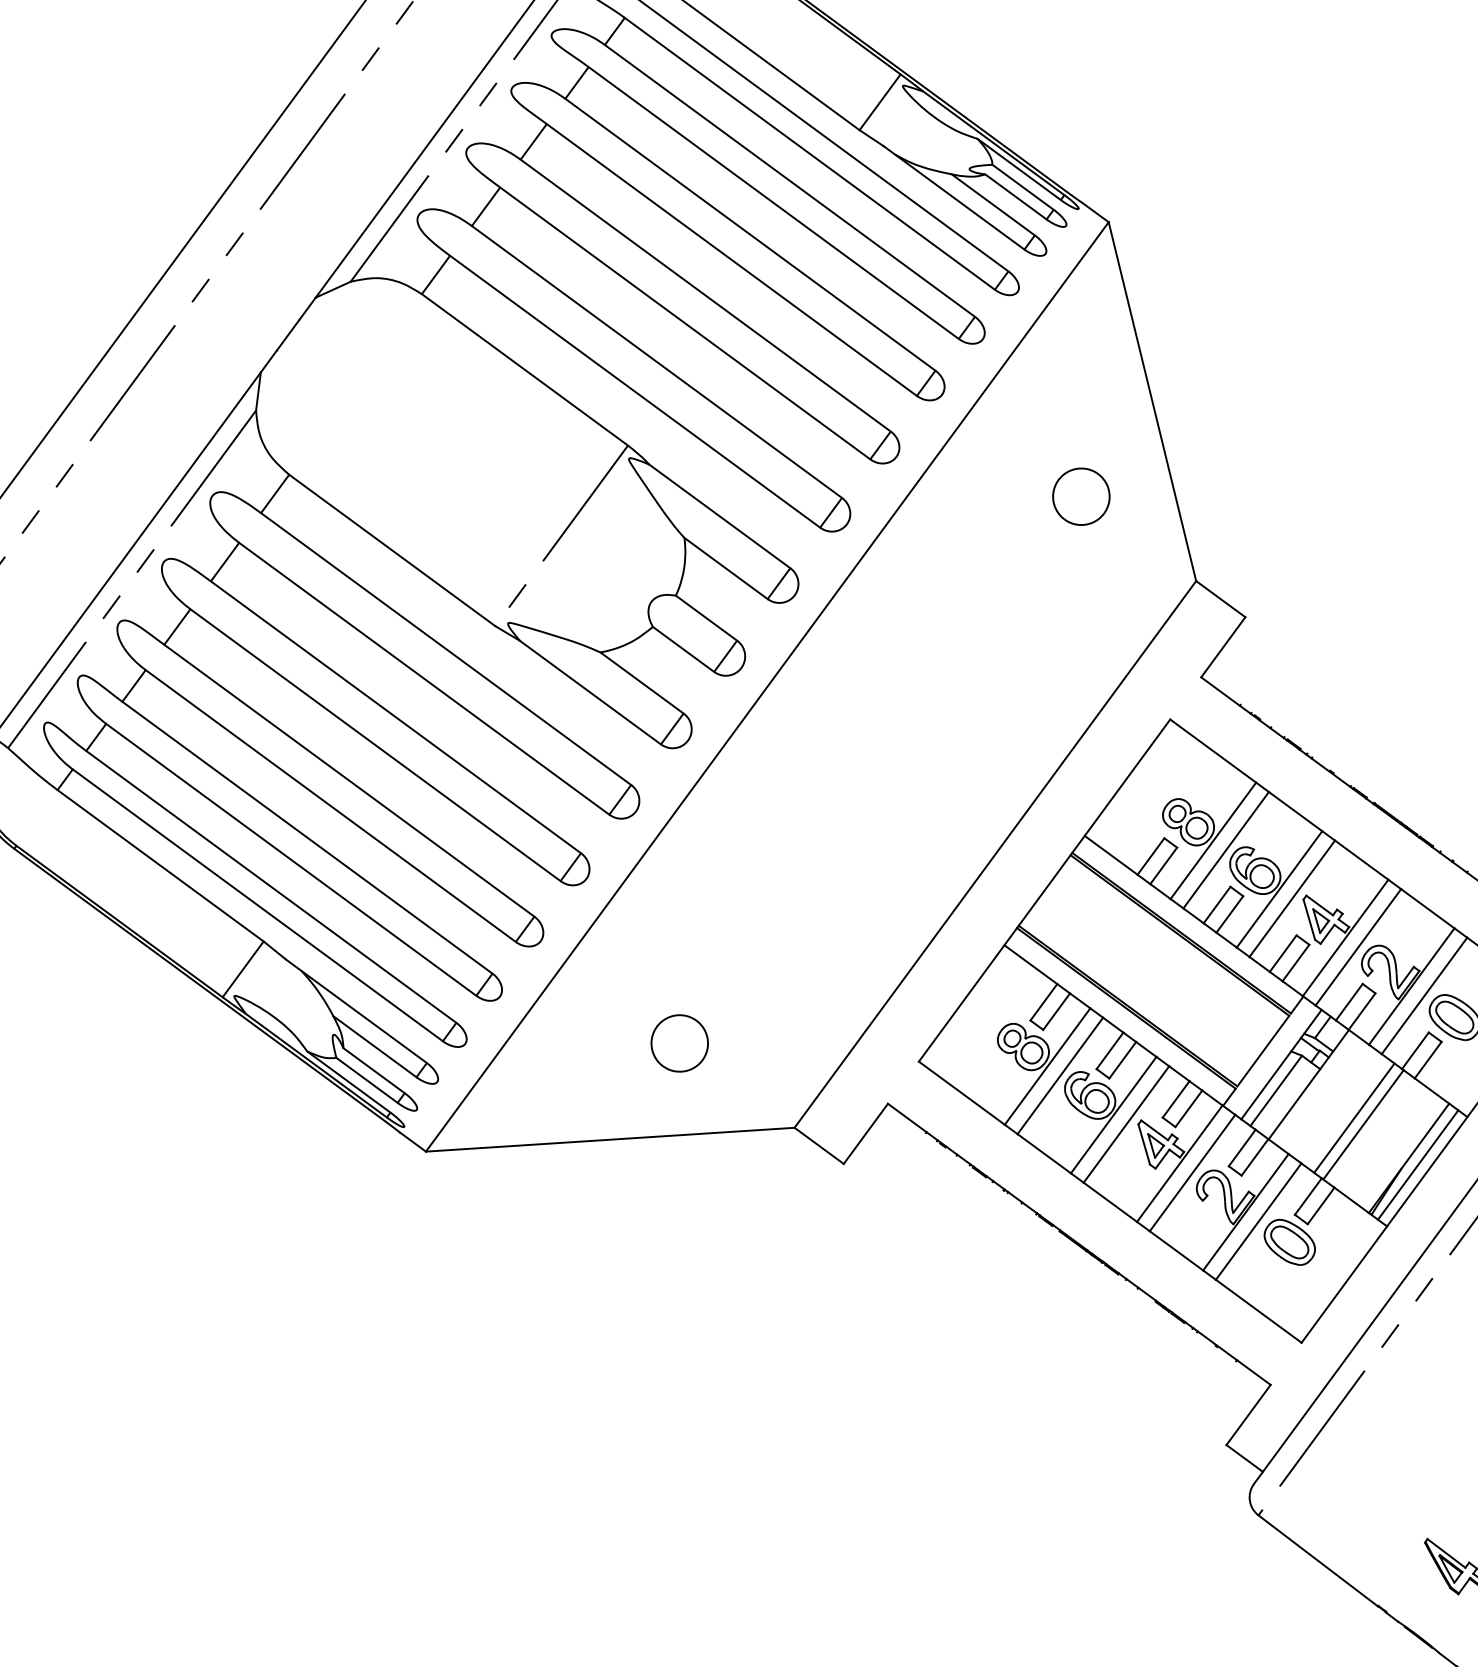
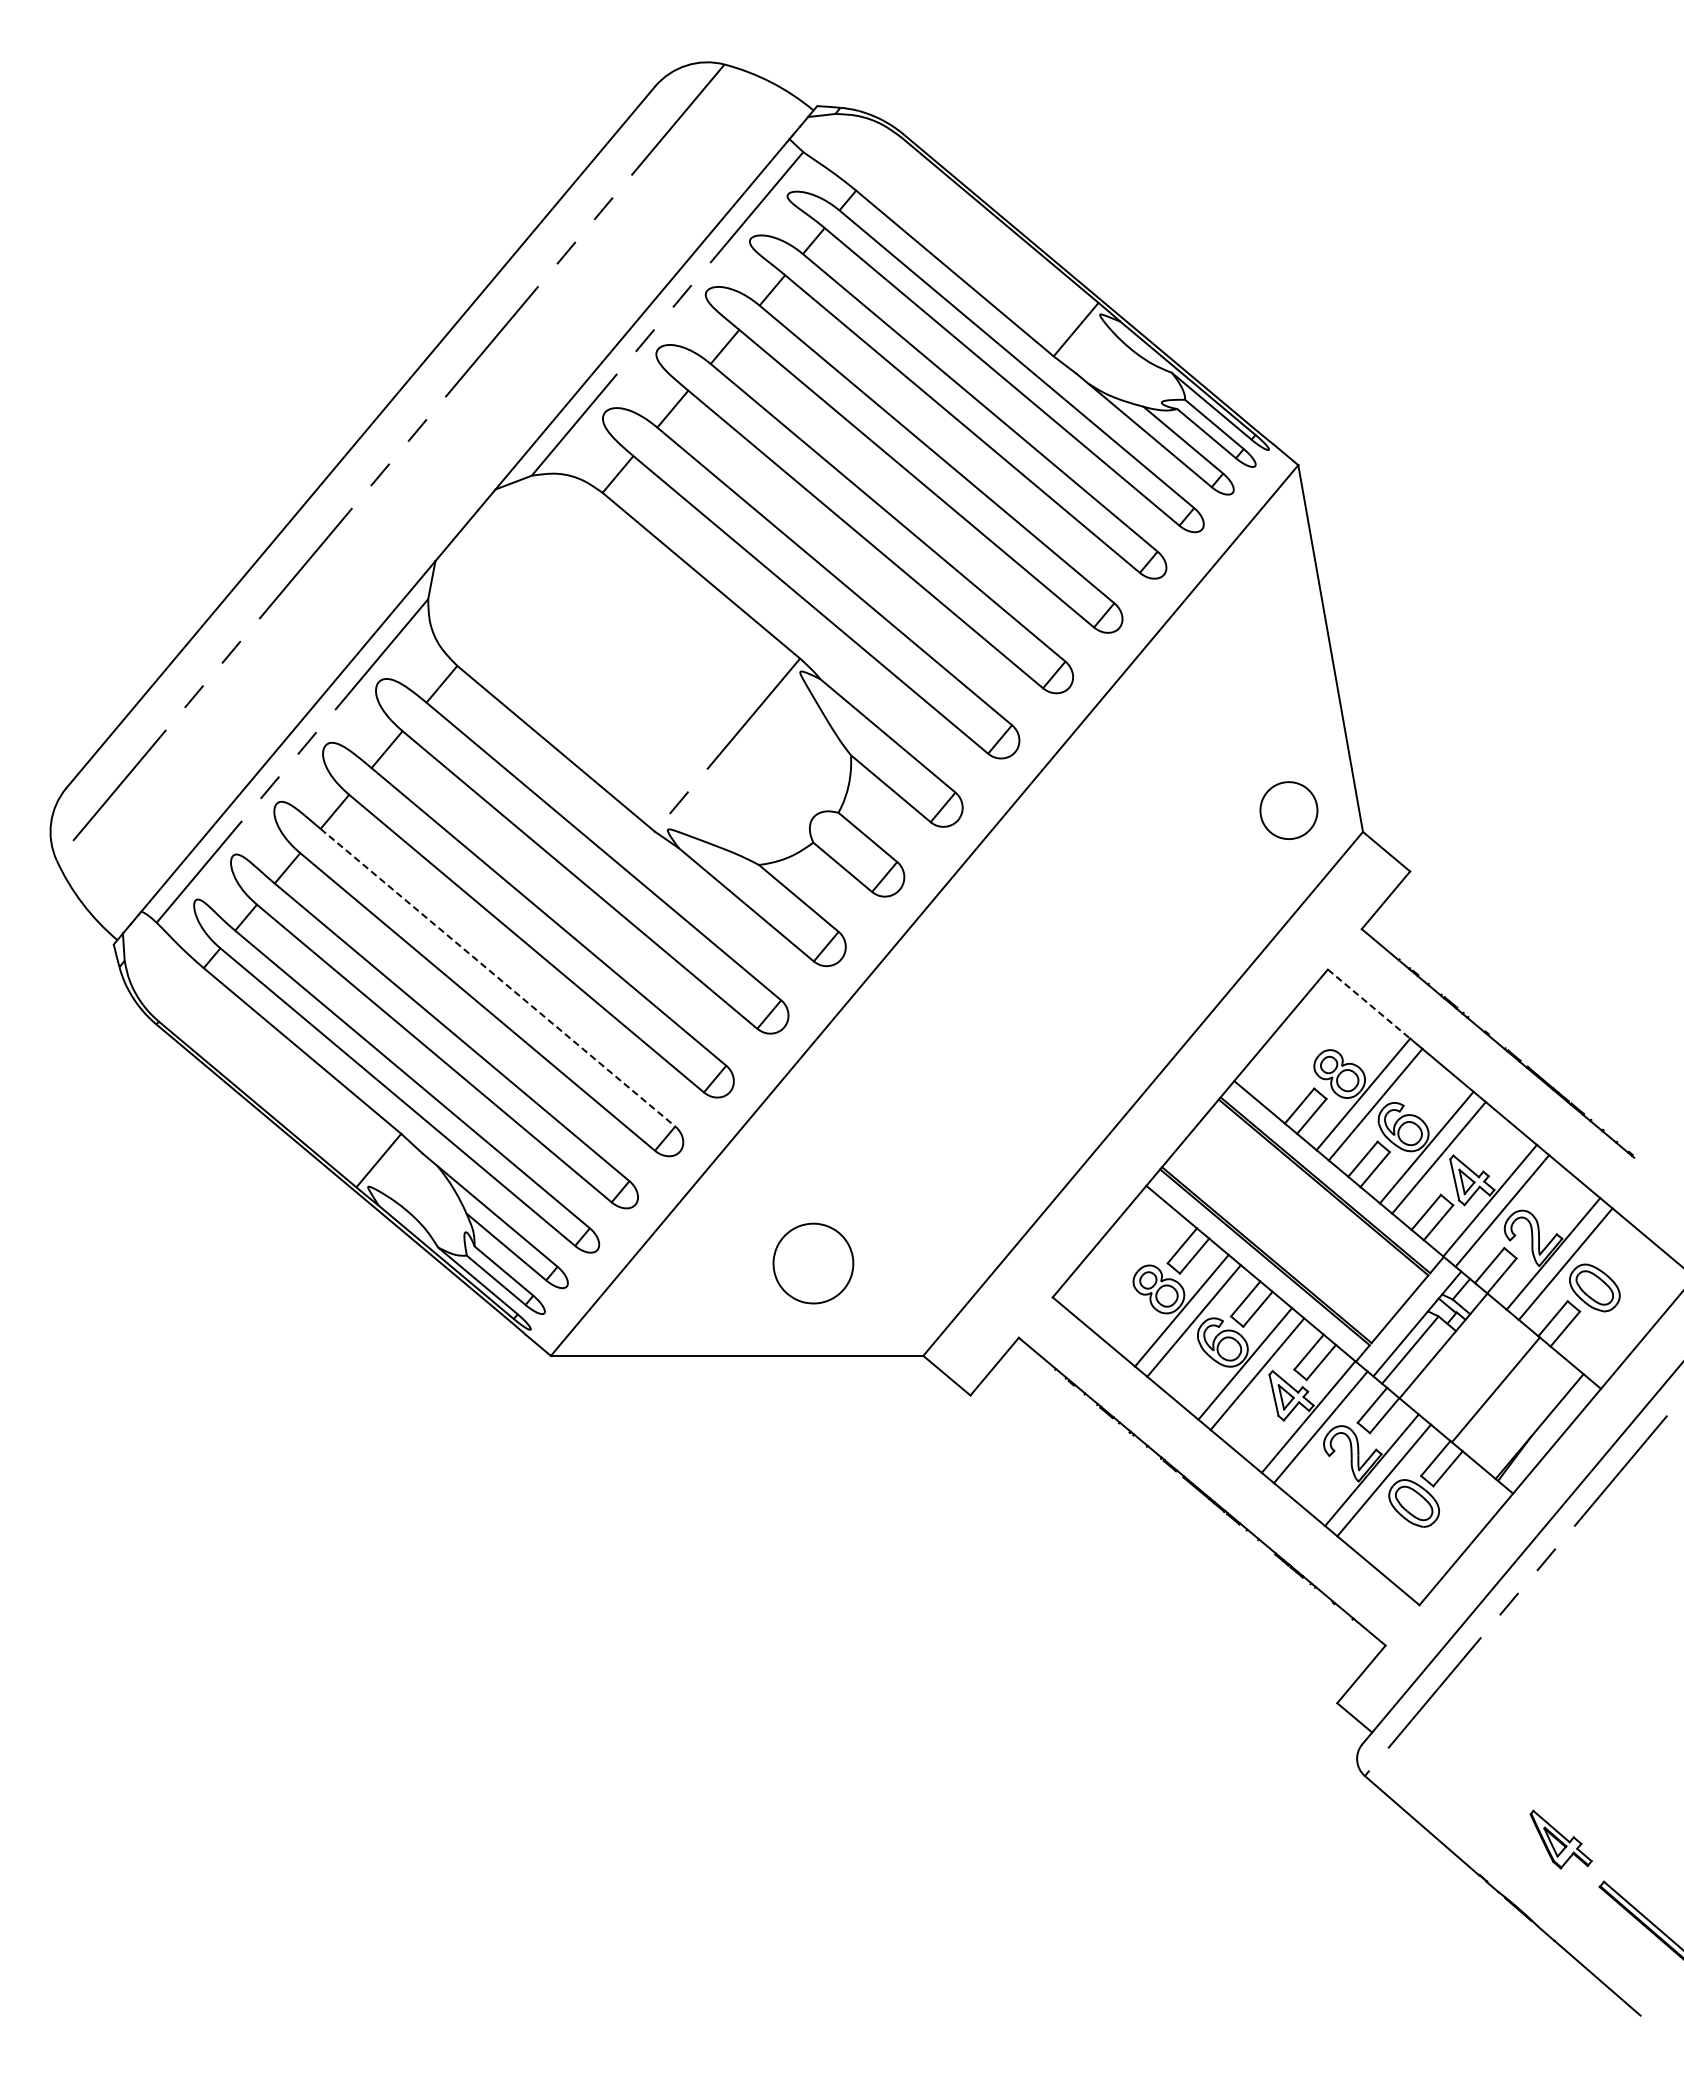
part: (1080, 496) -> (1288, 810), moved
line: (1213, 751) -> (1369, 1004), solid -> dashed
line: (348, 780) -> (497, 977), solid -> dashed
part: (678, 1043) -> (812, 1263), size x1.4
line: (1354, 1118) -> (1487, 1382), removed
line: (1418, 1164) -> (1548, 1433), removed

